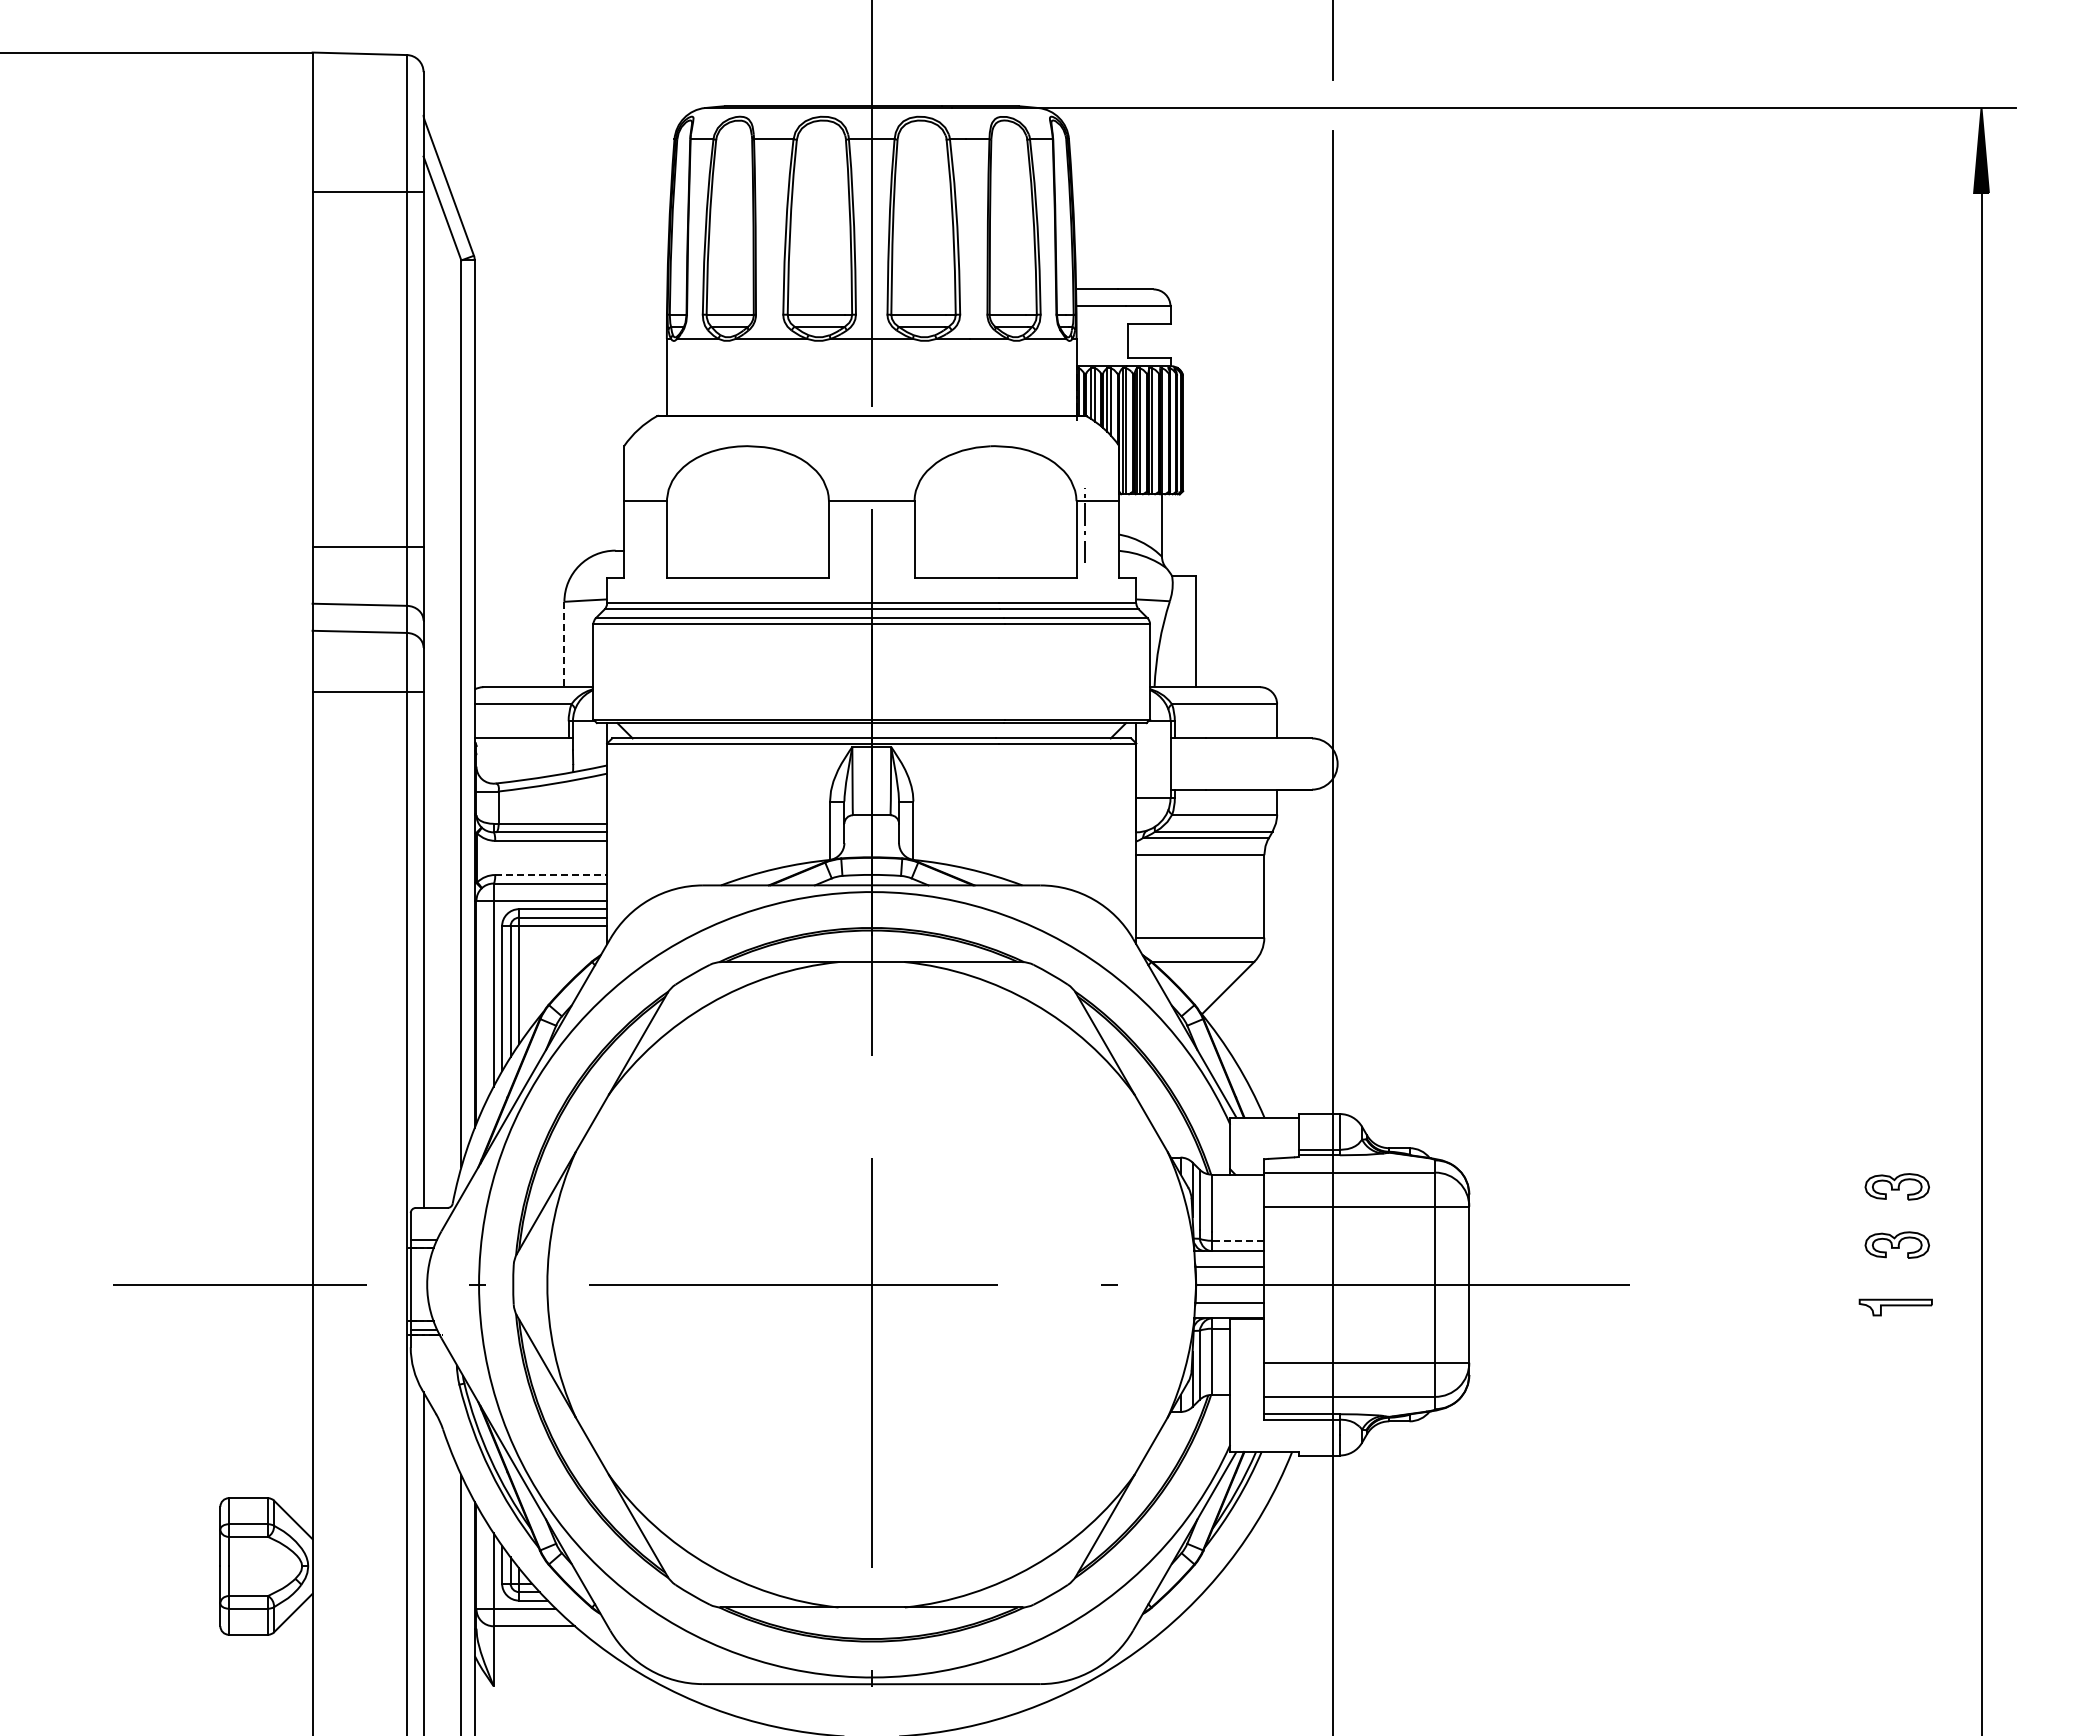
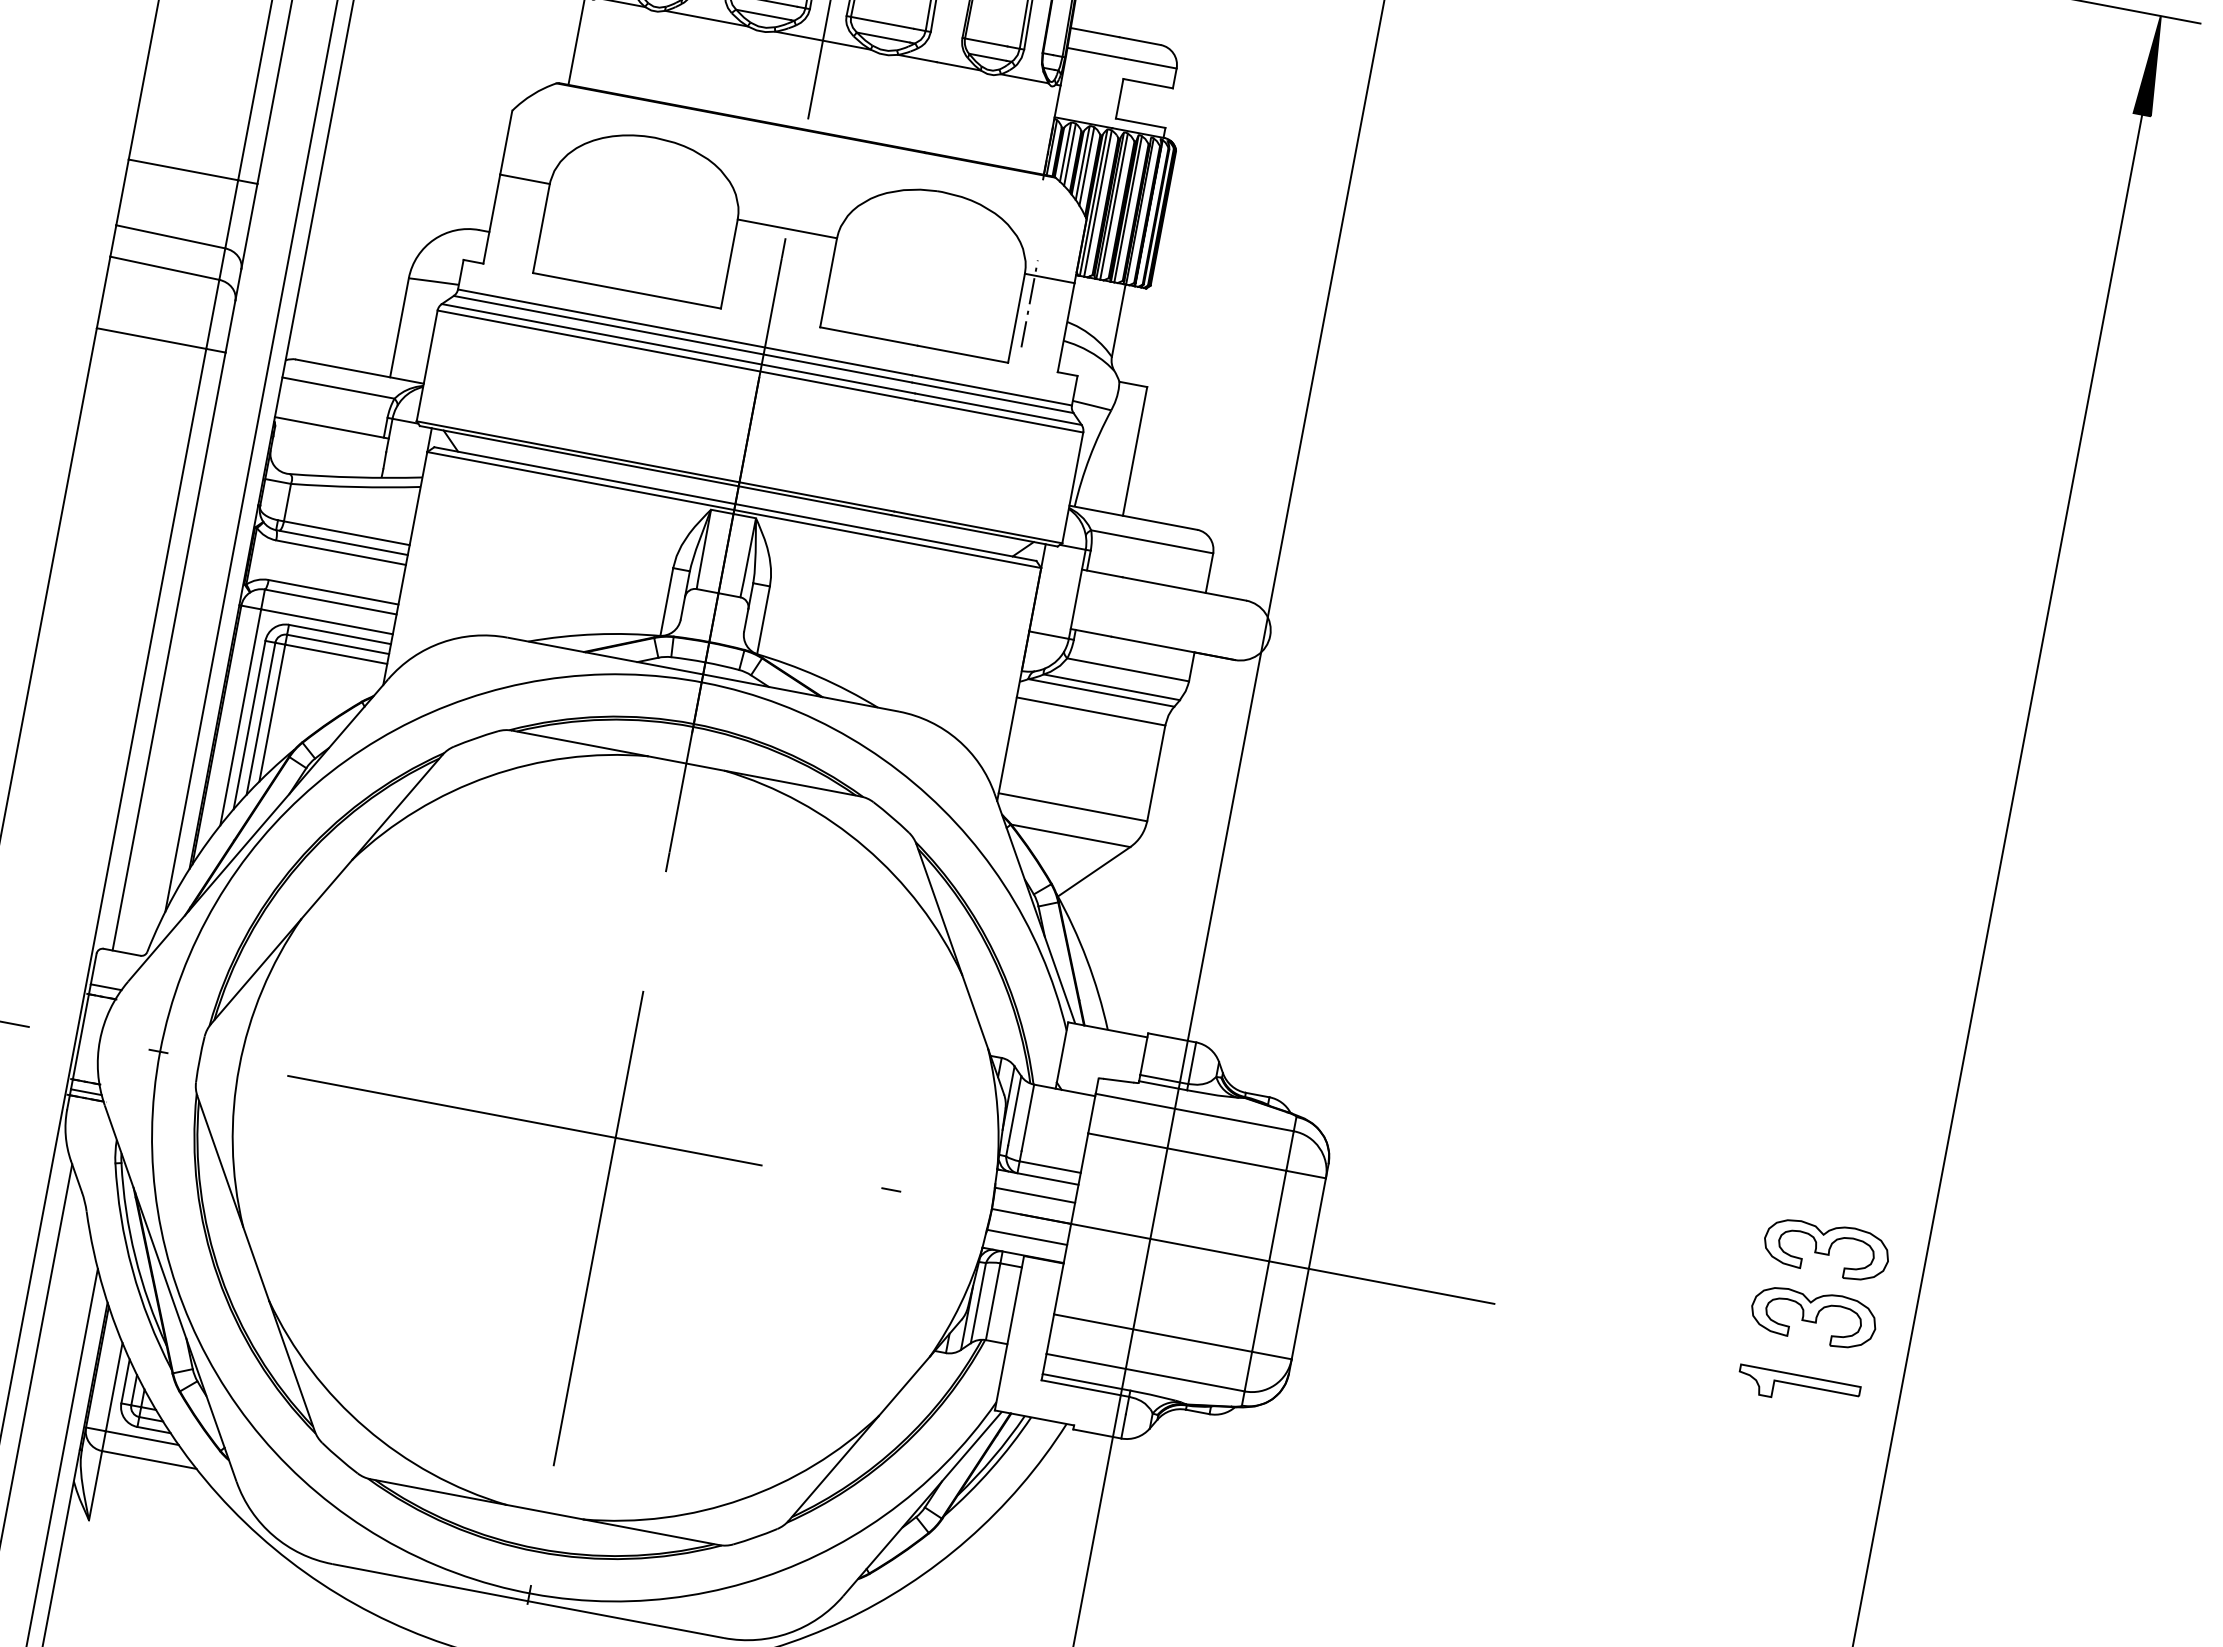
line: (564, 644) -> (399, 327), dashed -> solid
line: (551, 875) -> (333, 592), dashed -> solid
part: (1897, 1186) -> (1827, 1248), size x1.67
line: (1237, 1240) -> (1049, 1166), dashed -> solid
part: (1897, 1244) -> (1814, 1315), size x1.67
part: (1895, 1307) -> (1798, 1388), size x1.43

